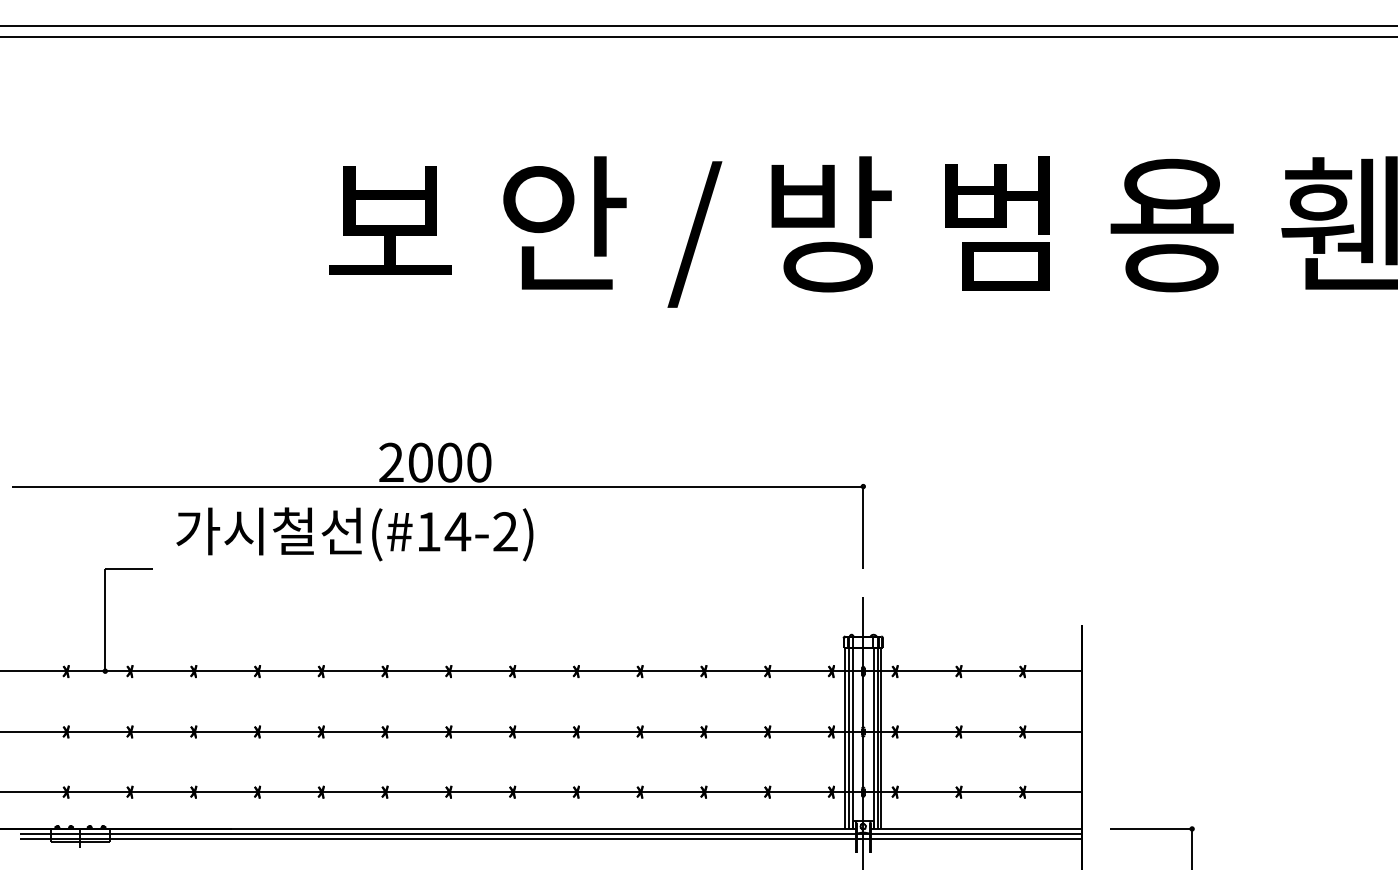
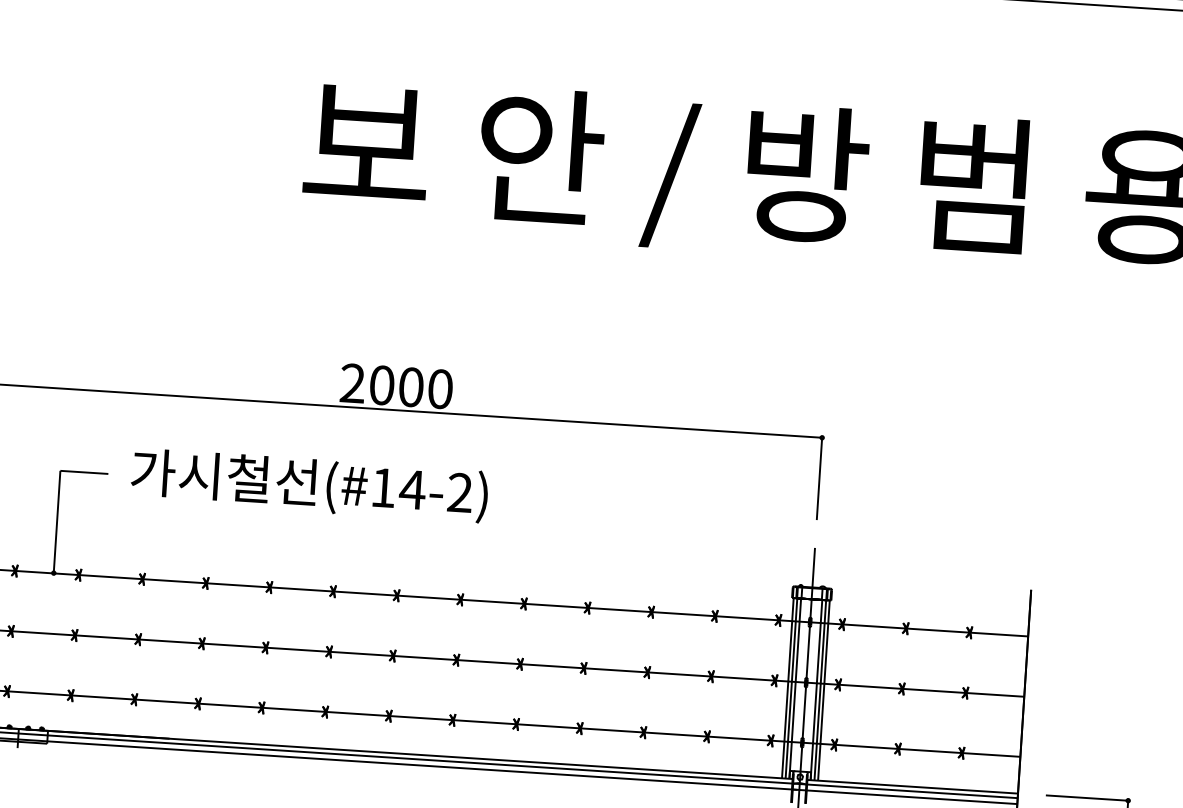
text: (354, 534) -> (309, 485), moved

